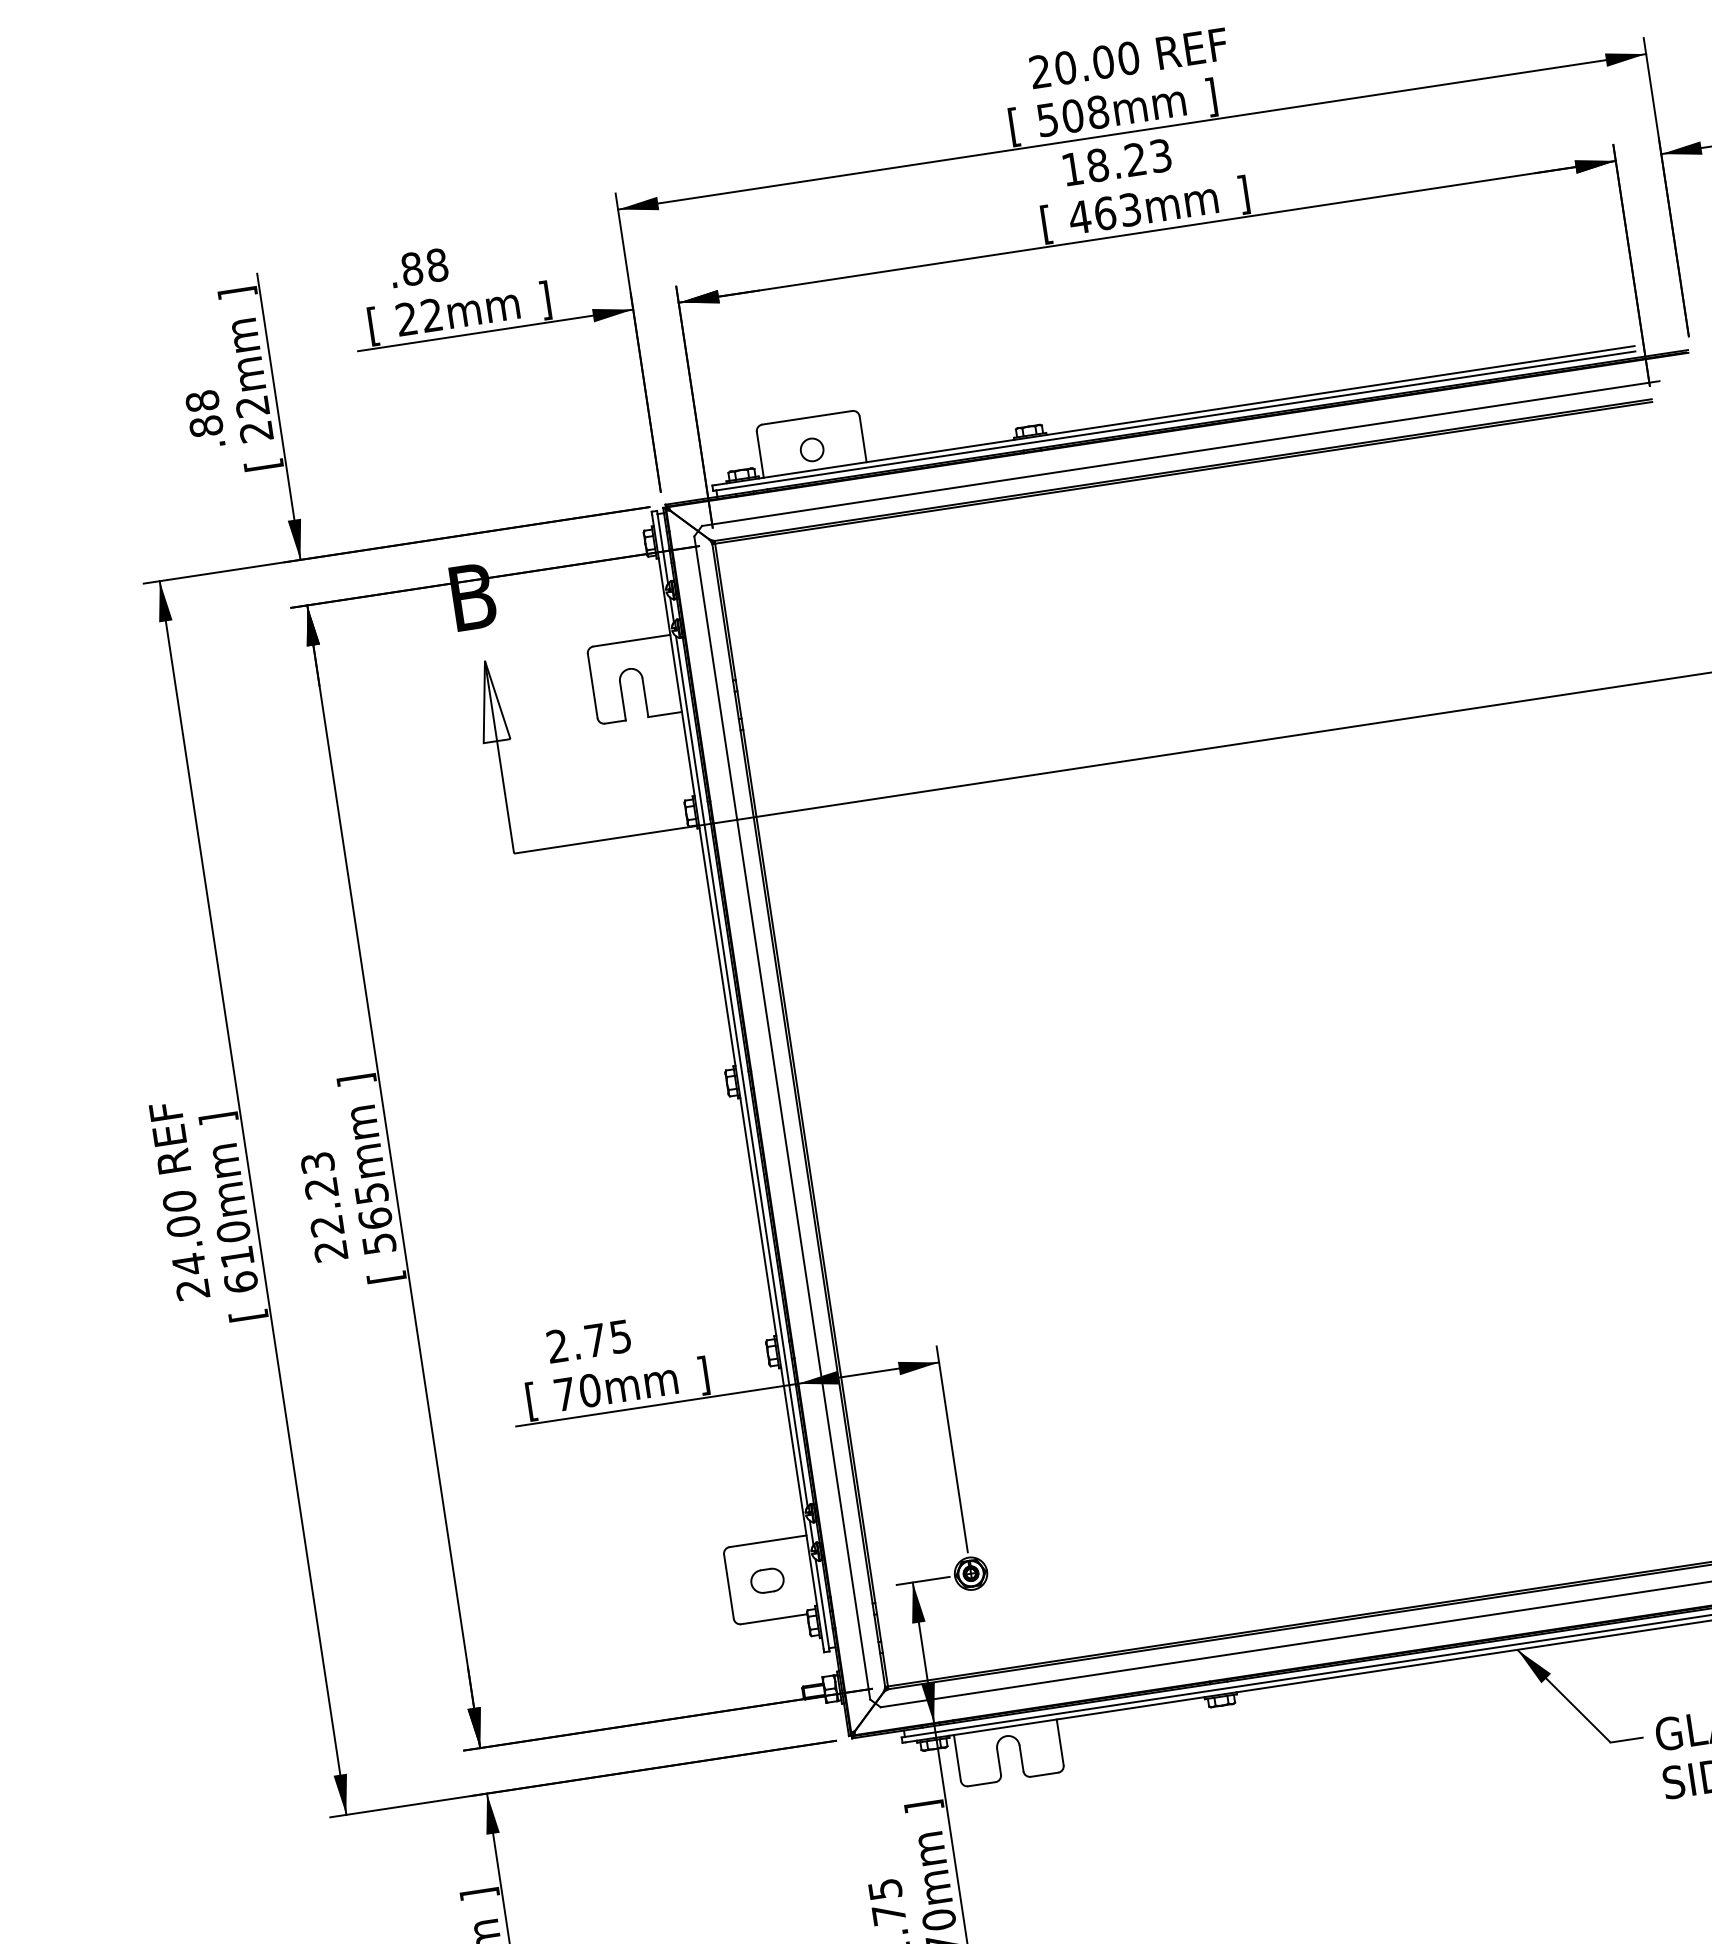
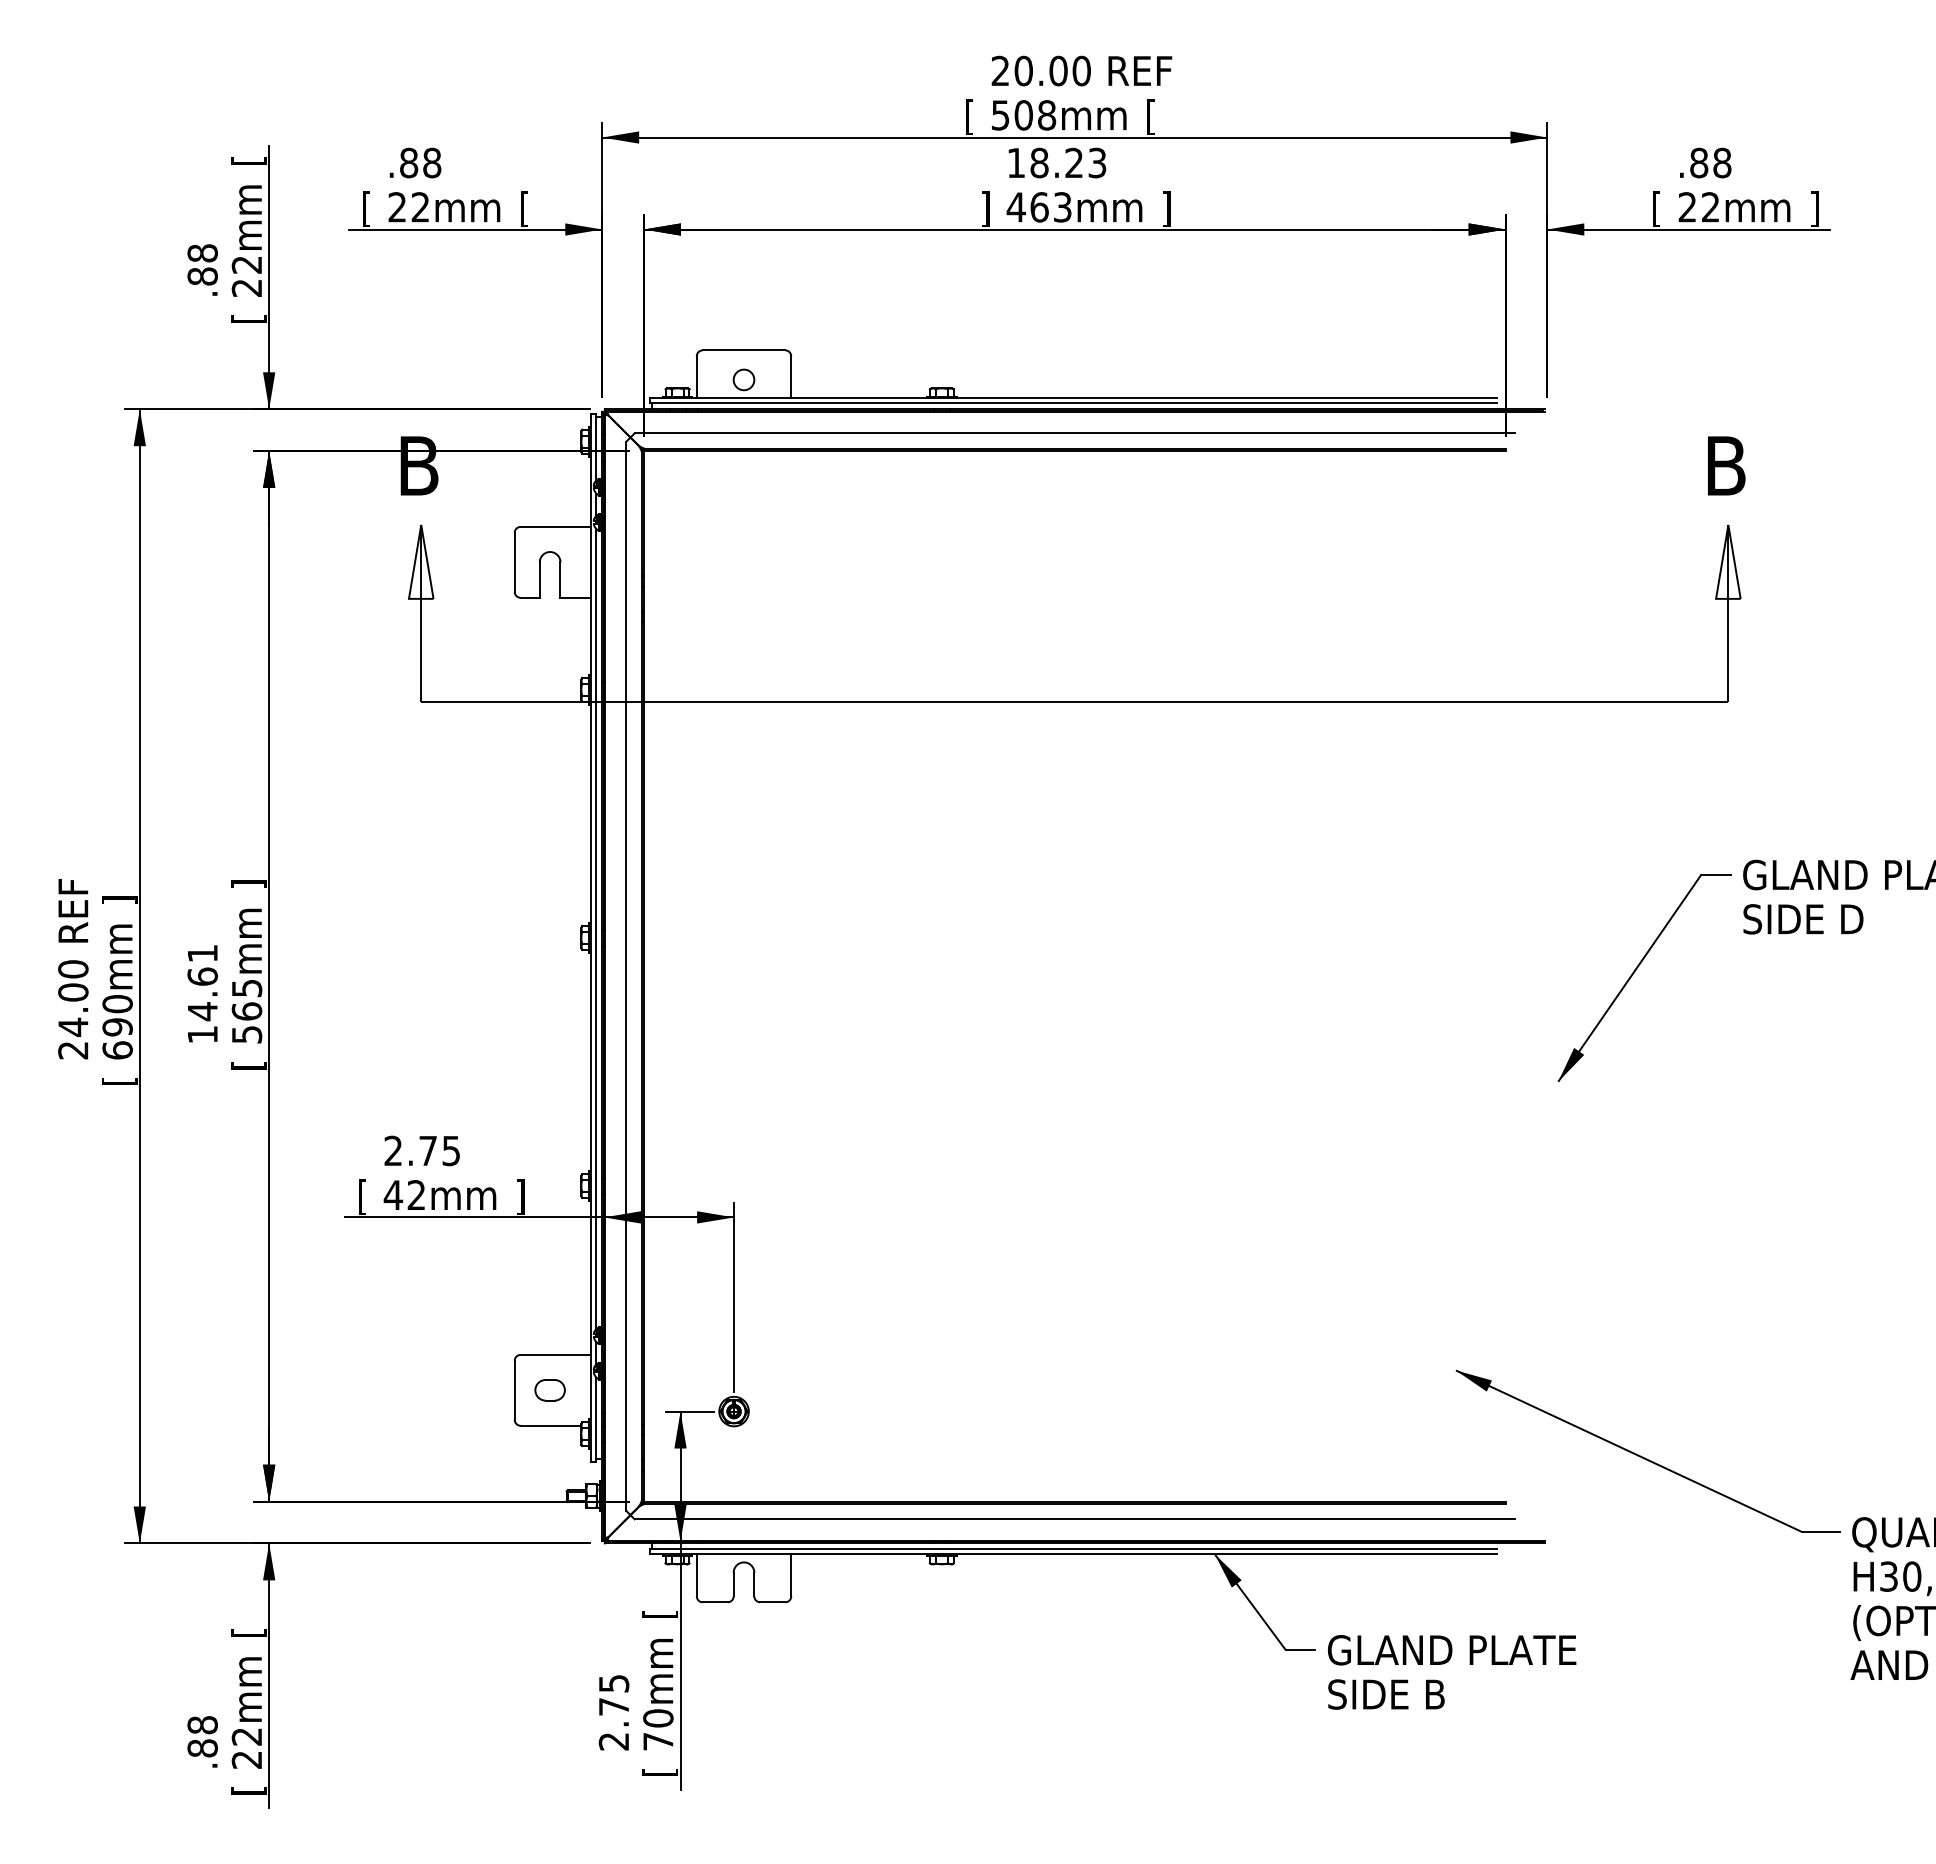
text: (1211, 97) -> (1150, 117), ] -> [
text: (1046, 223) -> (985, 208), [ -> ]
text: (237, 292) -> (248, 160), ] -> [
text: (545, 299) -> (524, 208), ] -> [
text: (324, 1207) -> (202, 994), 22.23 -> 14.61
text: (237, 1257) -> (117, 1027), 610mm -> 690mm
text: (577, 1392) -> (404, 1195), 70mm -> 42mm
text: (923, 1805) -> (659, 1613), ] -> [
text: (479, 1893) -> (248, 1632), ] -> [

